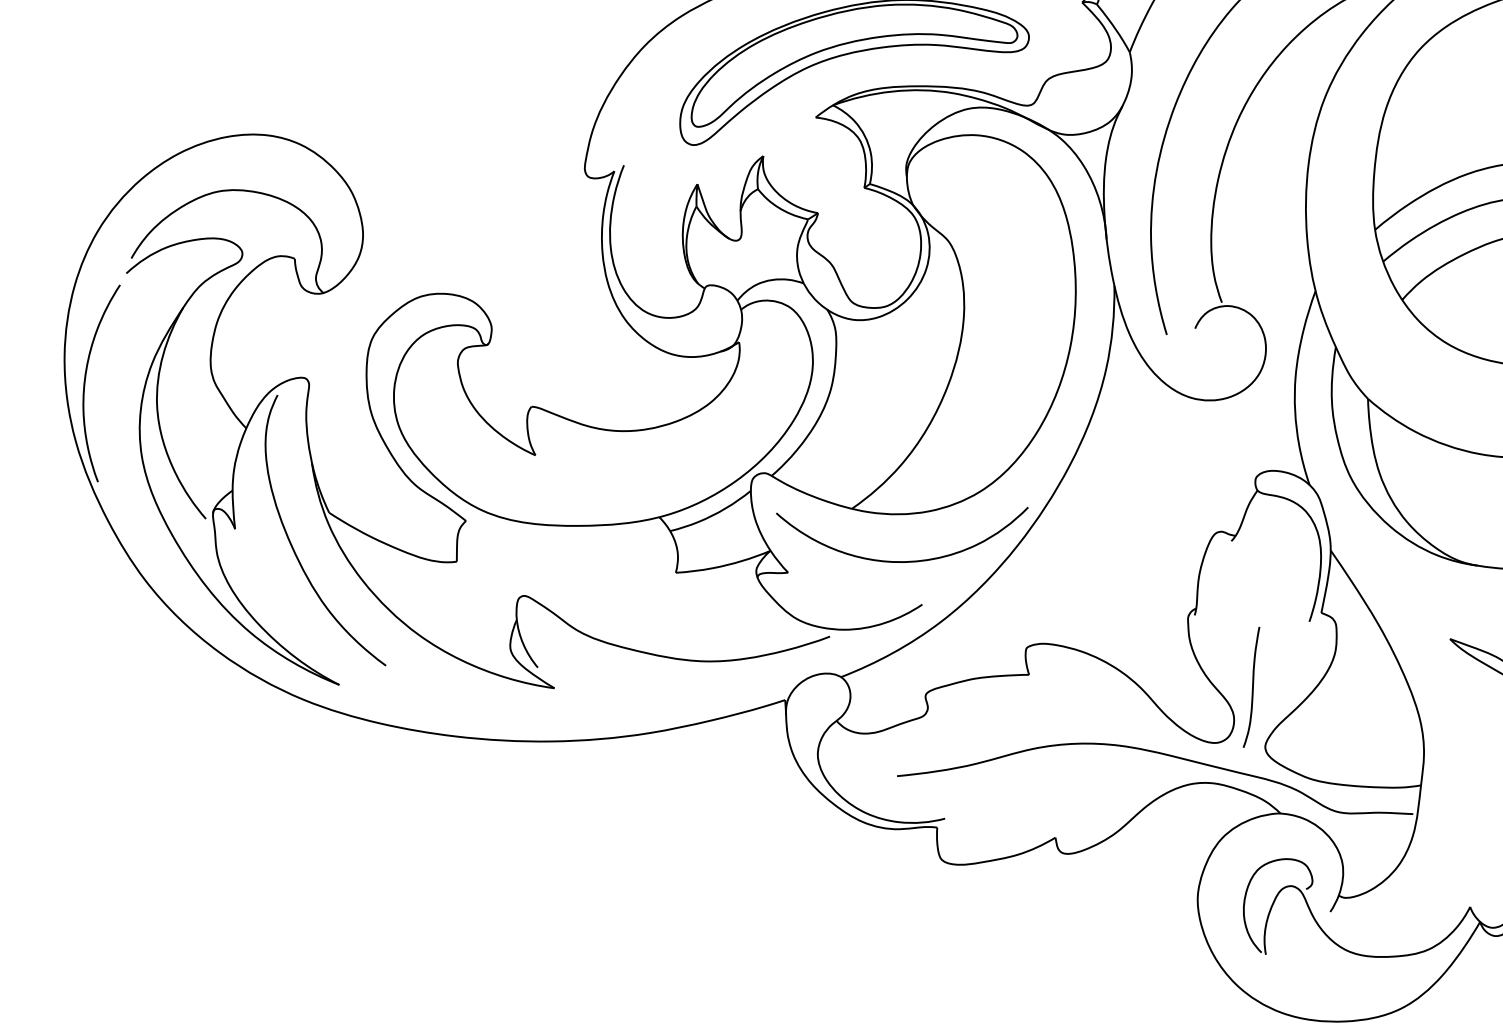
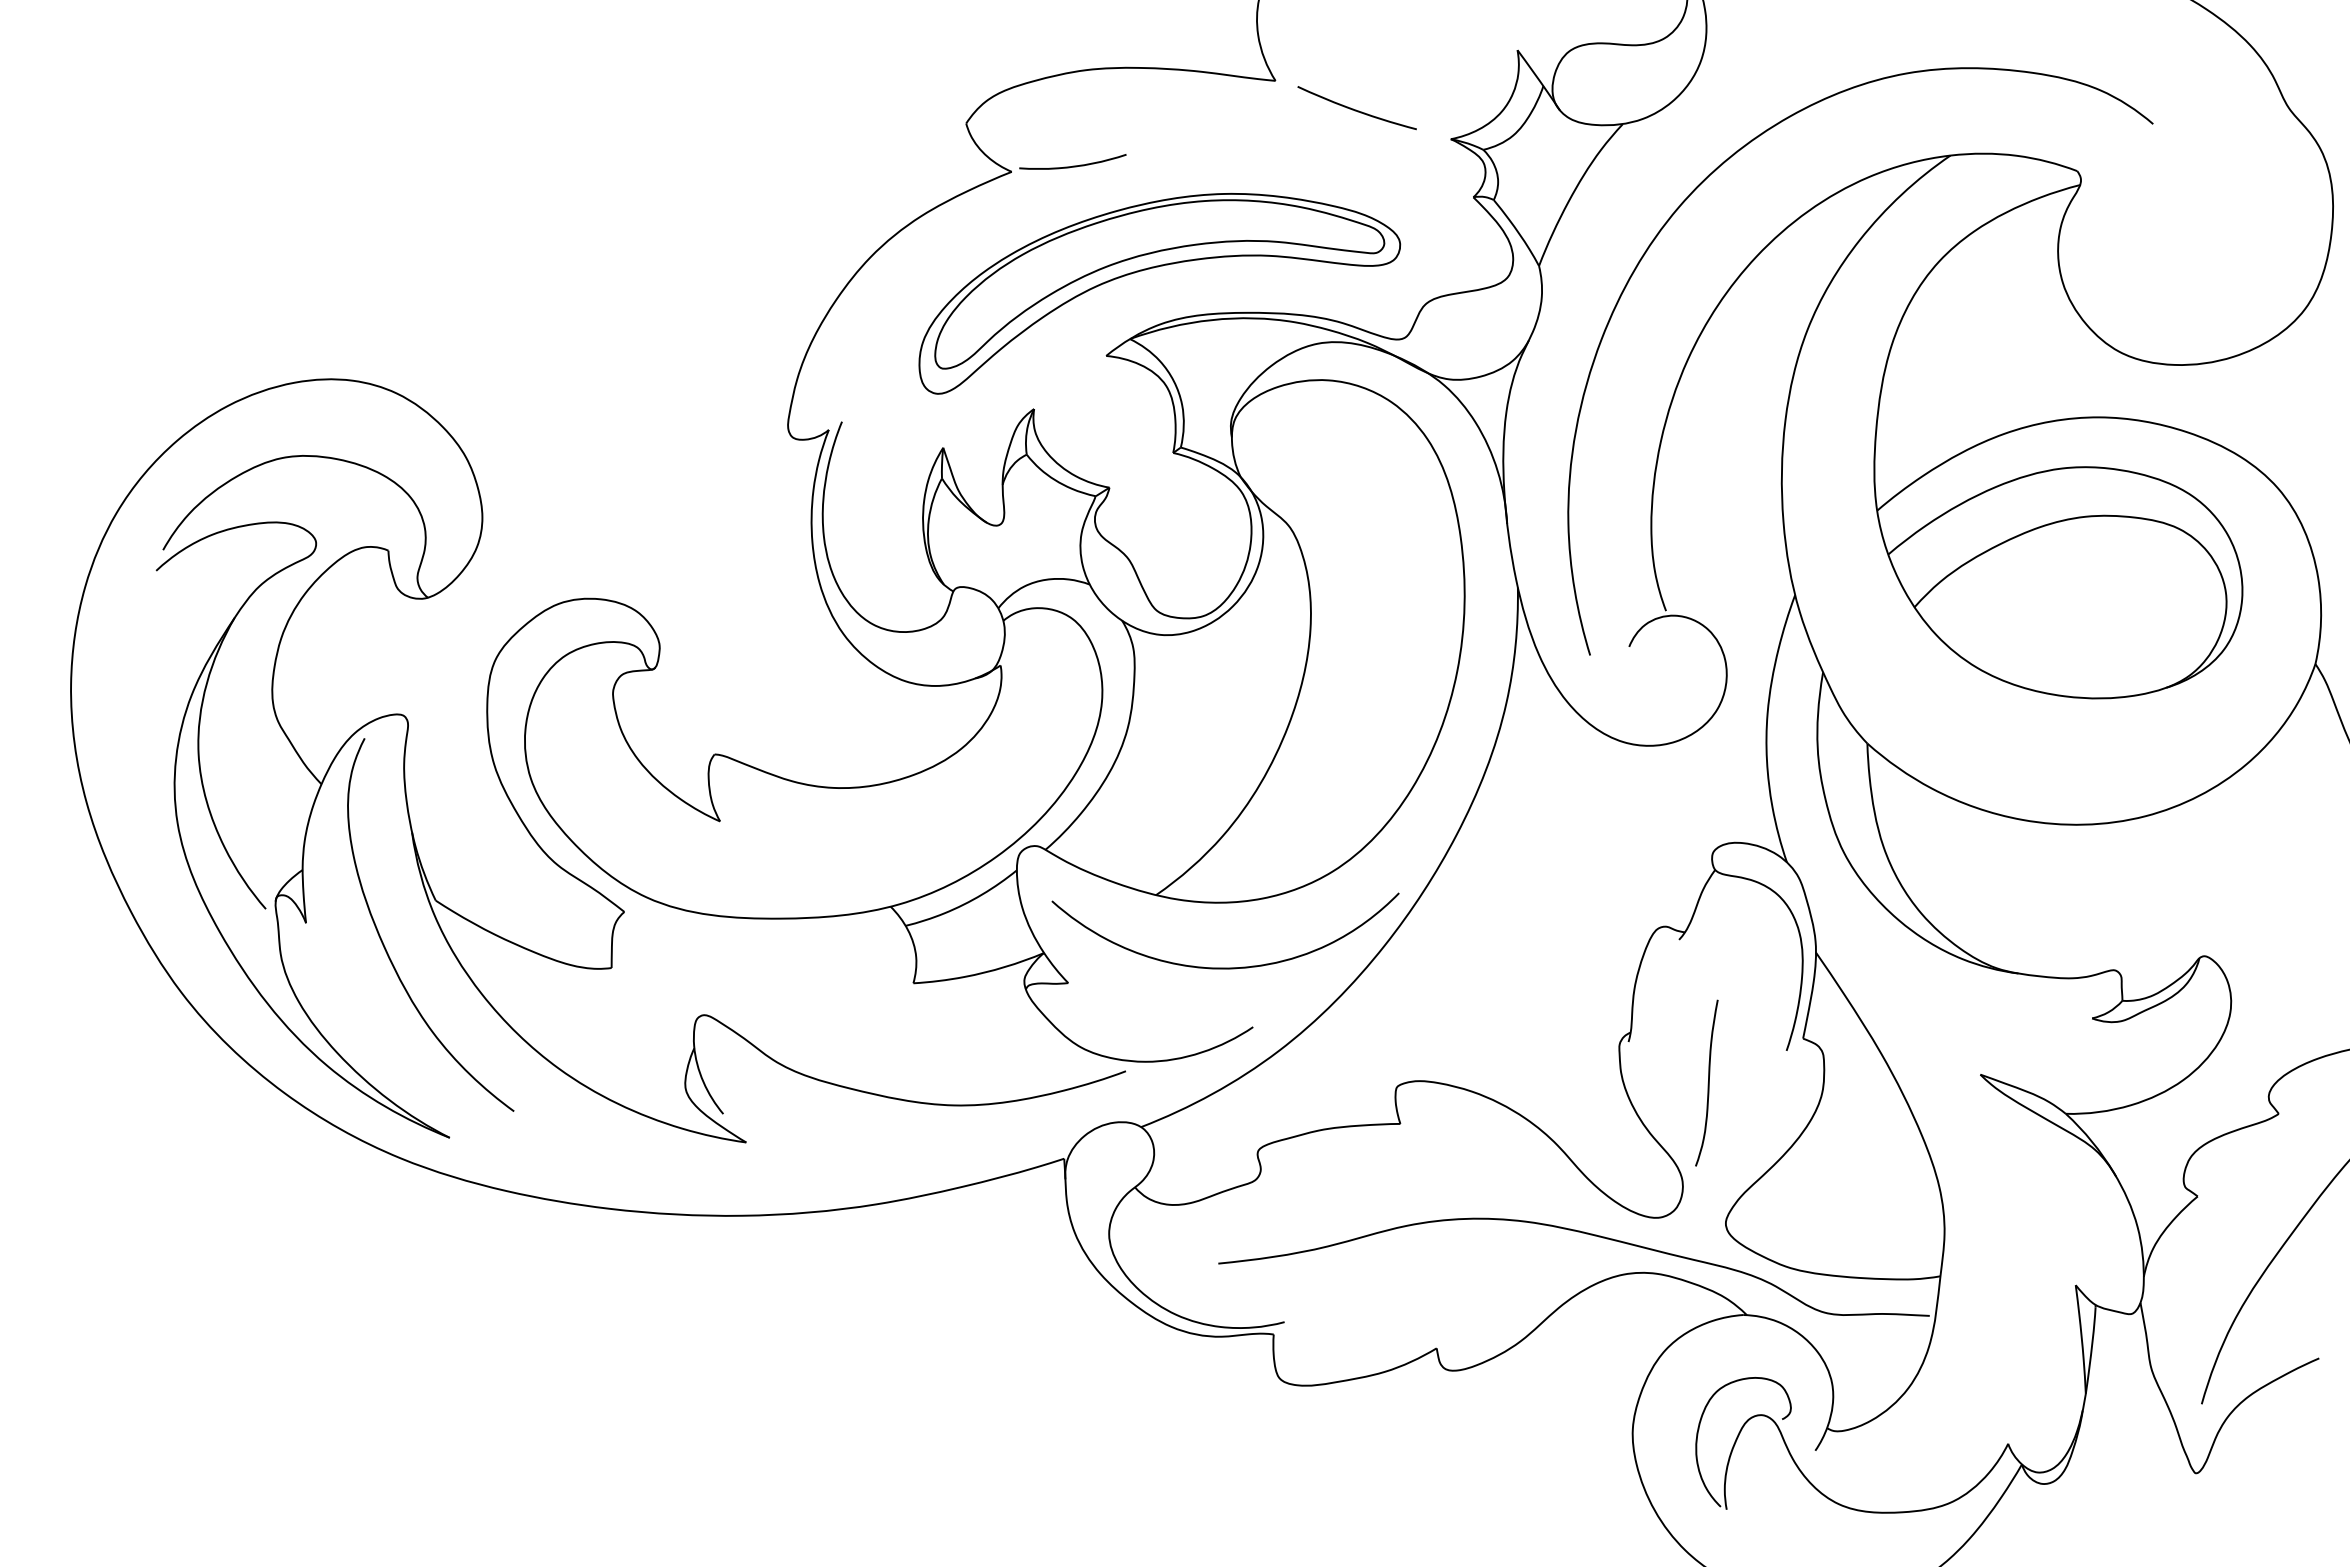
curve: (85, 379) -> (100, 716), removed
curve: (1251, 687) -> (1707, 1083), moved

